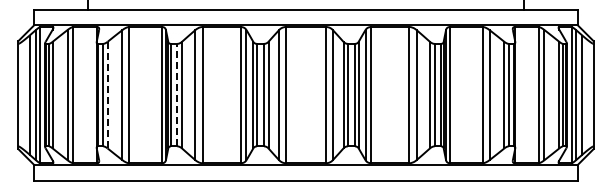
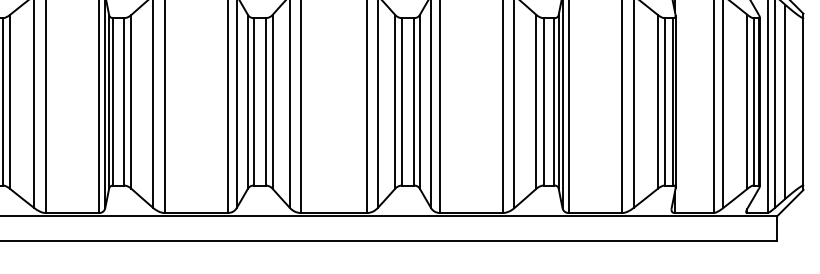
line: (107, 94) -> (9, 100), dashed -> solid
line: (177, 94) -> (124, 100), dashed -> solid

